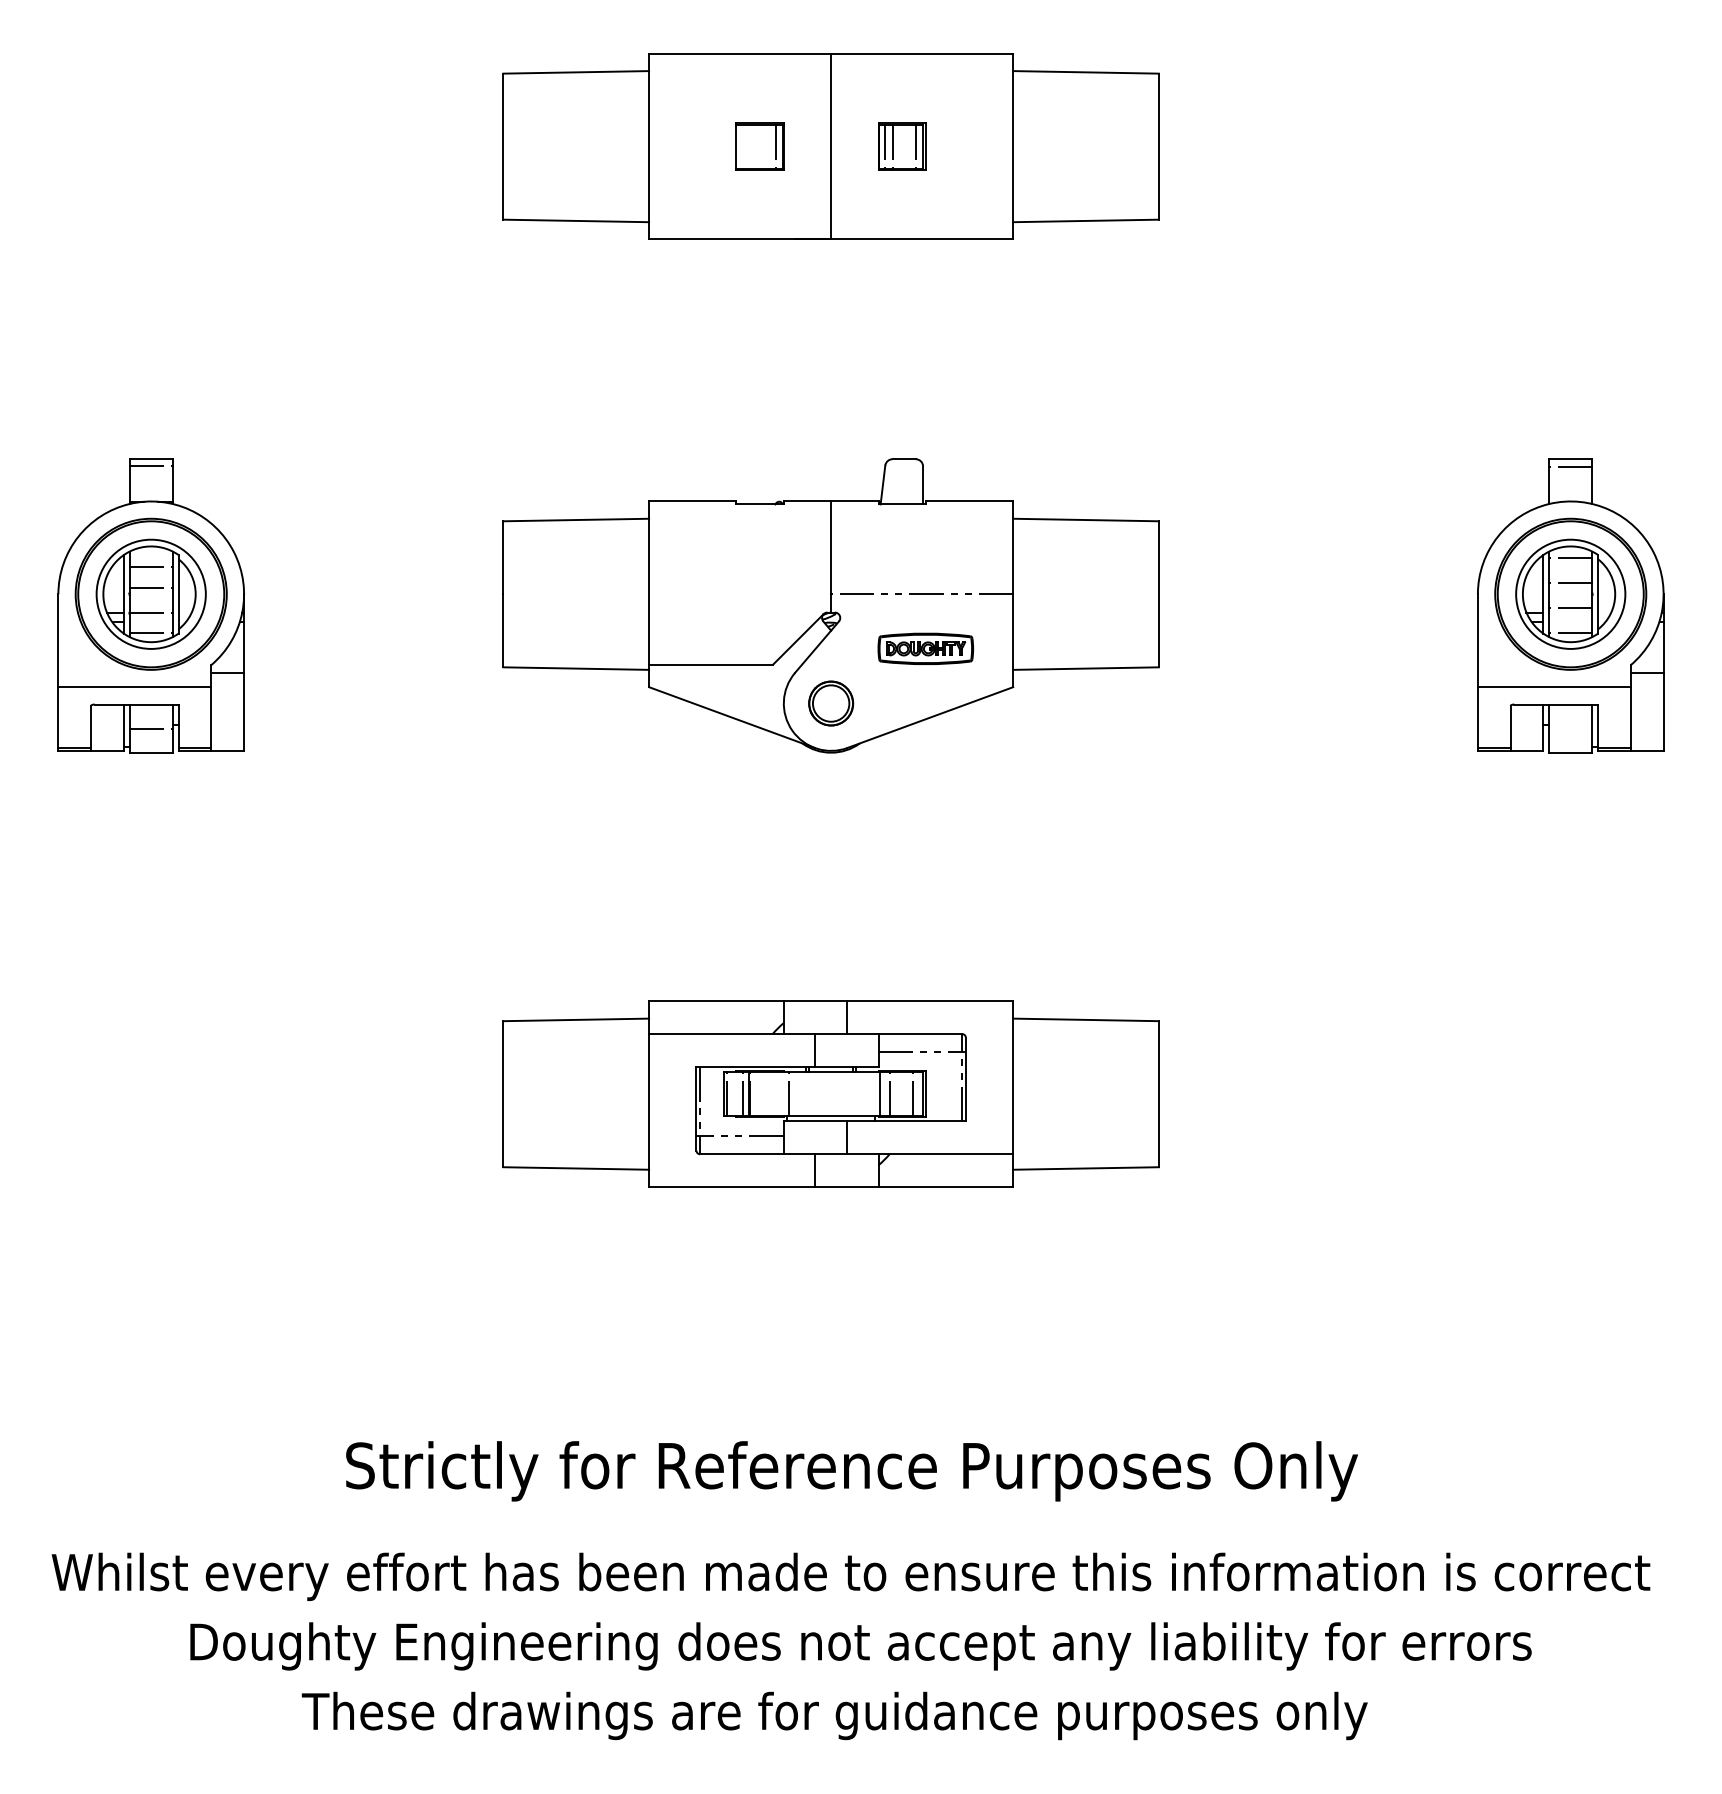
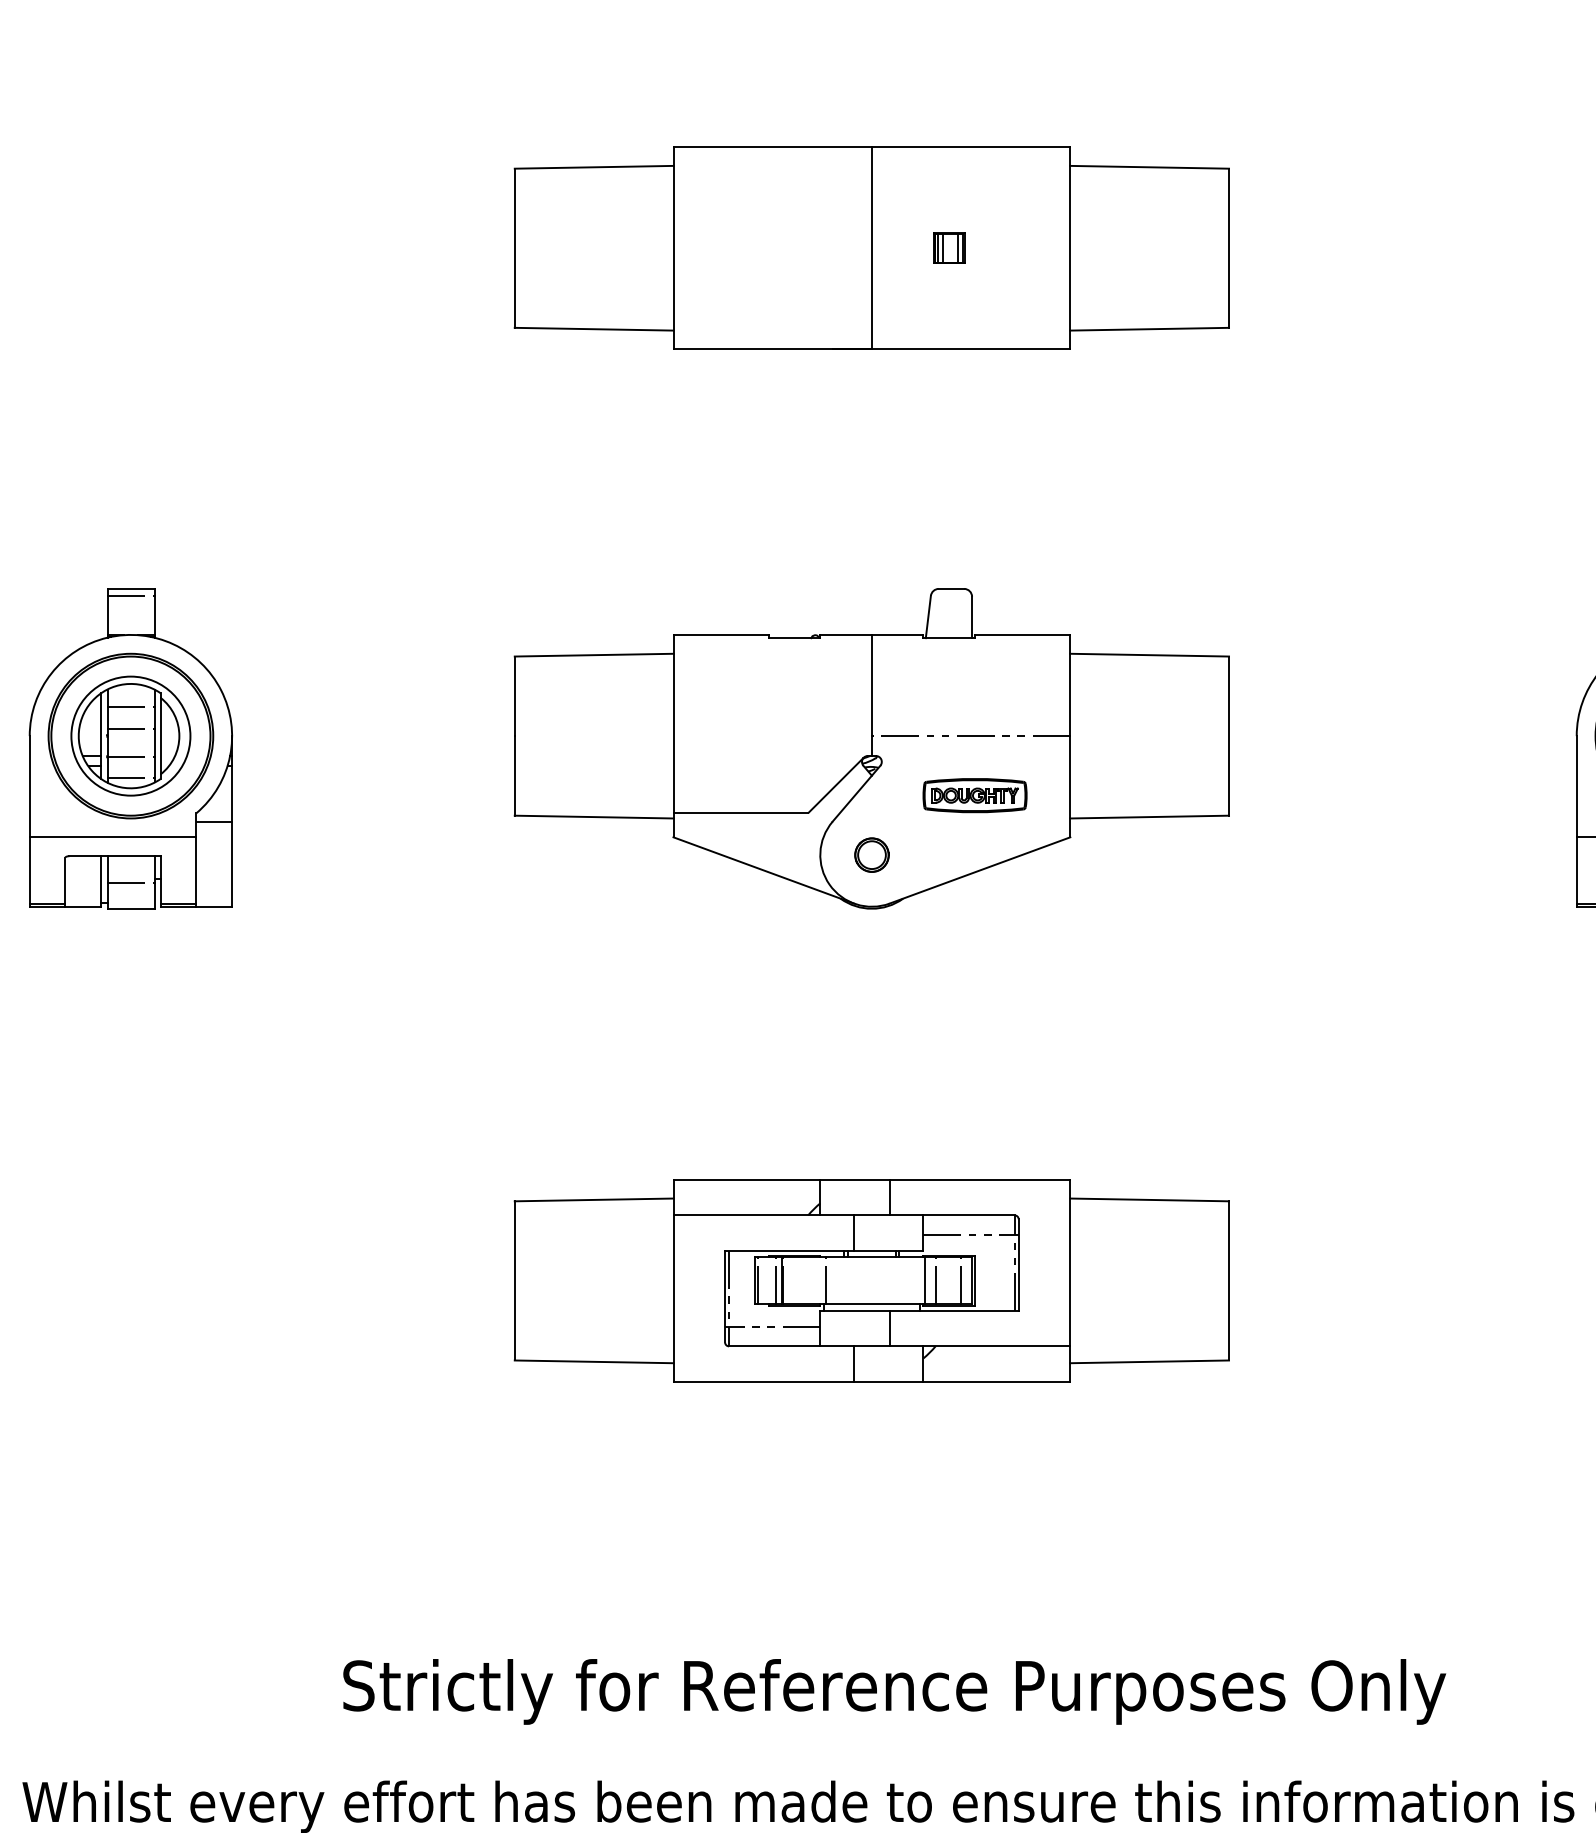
part: (759, 146) -> (793, 248), removed
part: (902, 146) -> (949, 248), size x0.6
part: (831, 703) -> (872, 855), size x0.7

